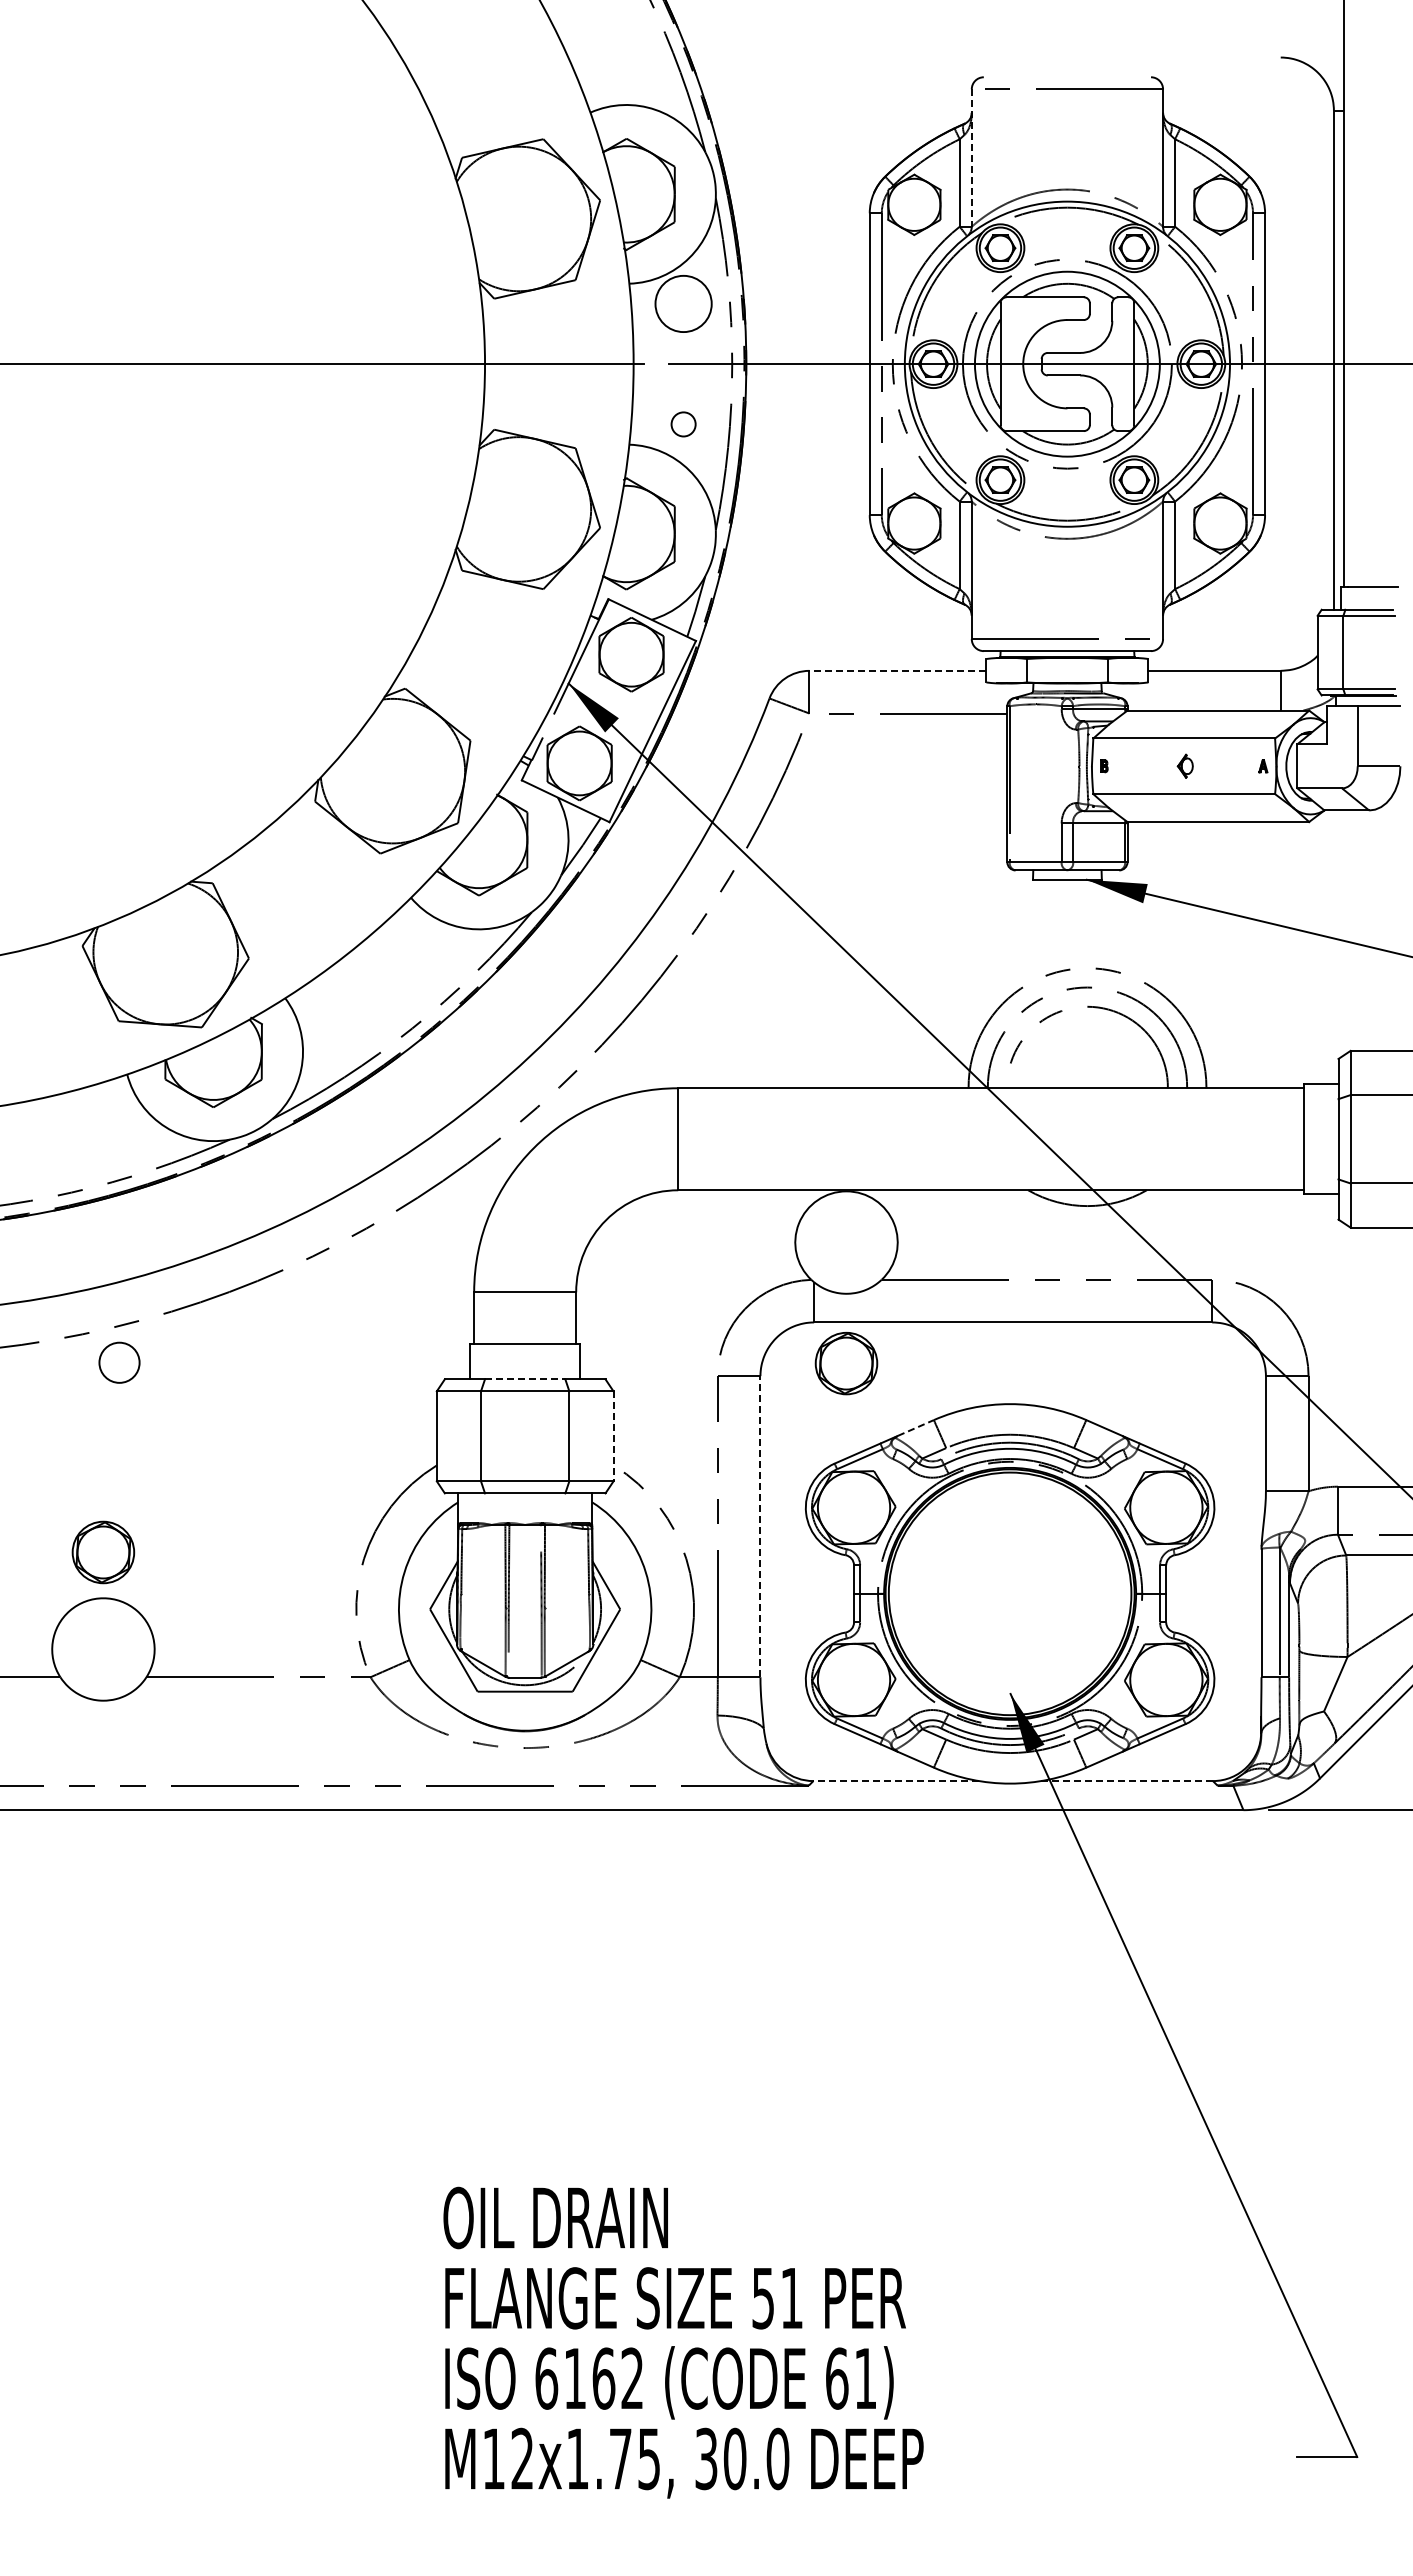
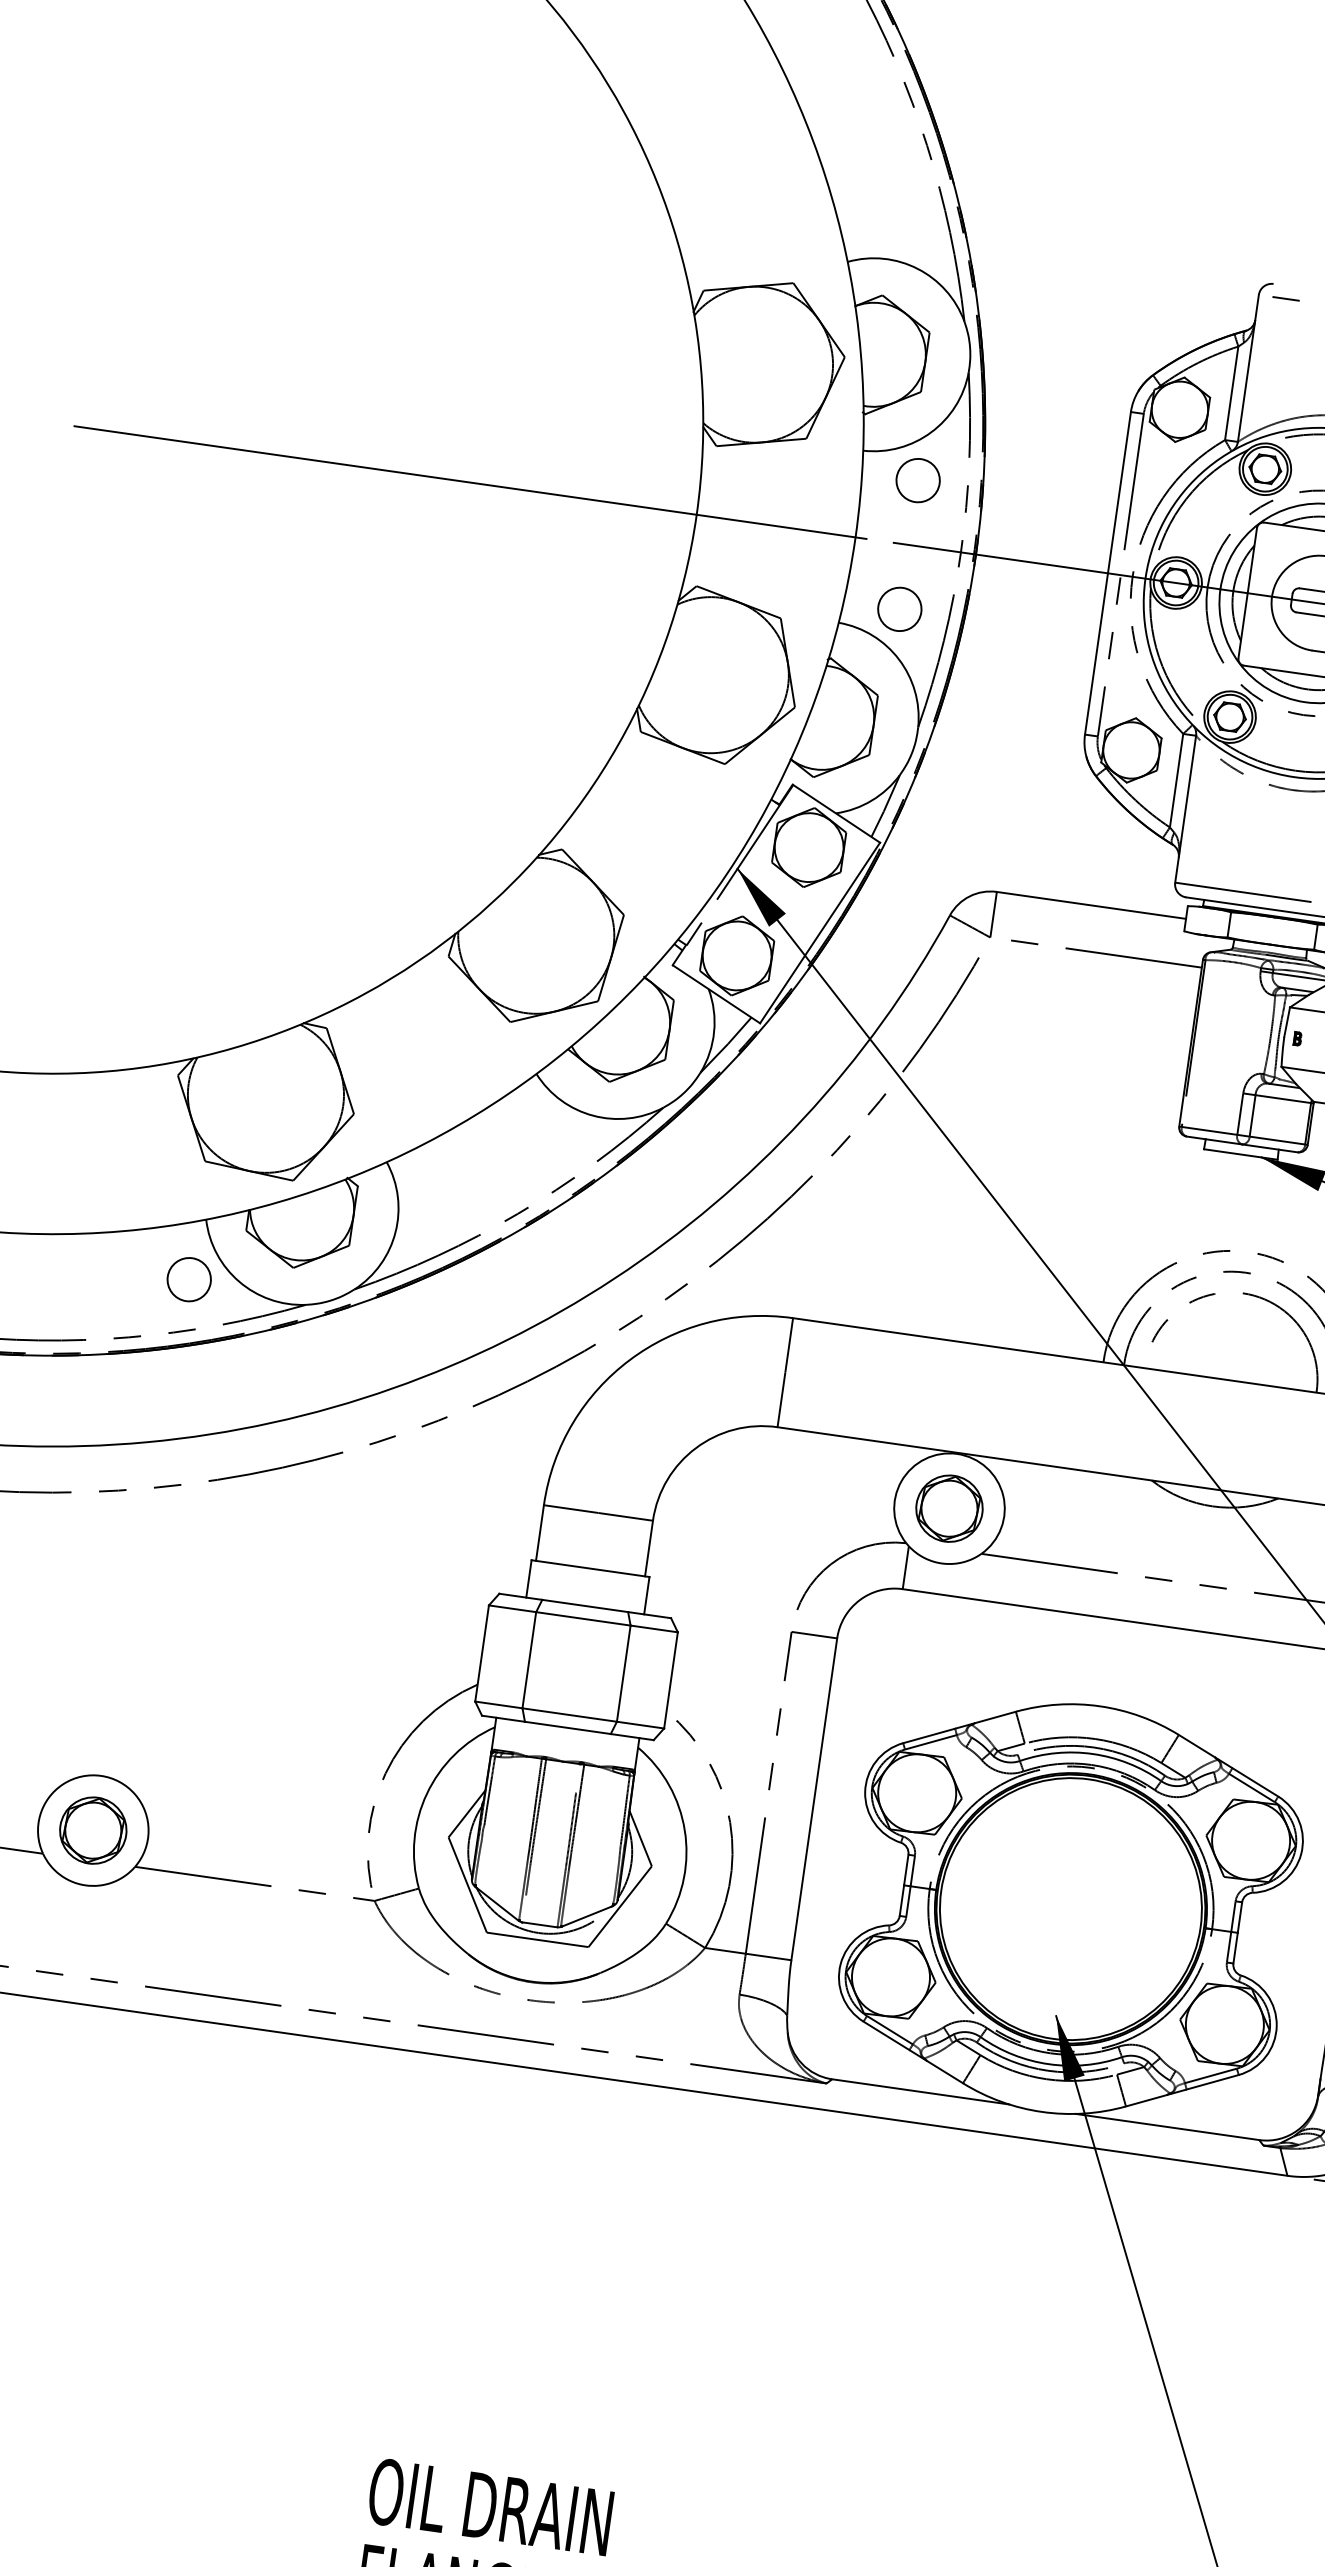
line: (971, 158) -> (1248, 368), dashed -> solid
circle: (683, 303) -> (918, 480), size x0.71
circle: (683, 424) -> (899, 609), size x1.67
line: (897, 670) -> (1091, 904), dashed -> solid
circle: (119, 1362) -> (189, 1279), moved
part: (846, 1363) -> (949, 1508), moved
line: (525, 1379) -> (585, 1606), dashed -> solid
line: (915, 1427) -> (995, 1716), dashed -> solid
line: (613, 1436) -> (670, 1680), dashed -> solid
line: (760, 1526) -> (814, 1799), dashed -> solid
part: (103, 1552) -> (93, 1830), moved
line: (896, 1781) -> (920, 2092), dashed -> solid
line: (1127, 1781) -> (1167, 2127), dashed -> solid

